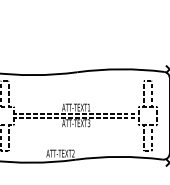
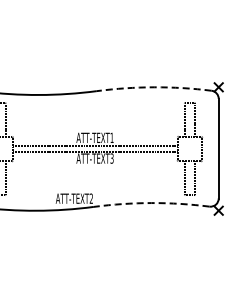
arc: (121, 69) -> (154, 87), solid -> dashed
arc: (118, 157) -> (151, 203), solid -> dashed

